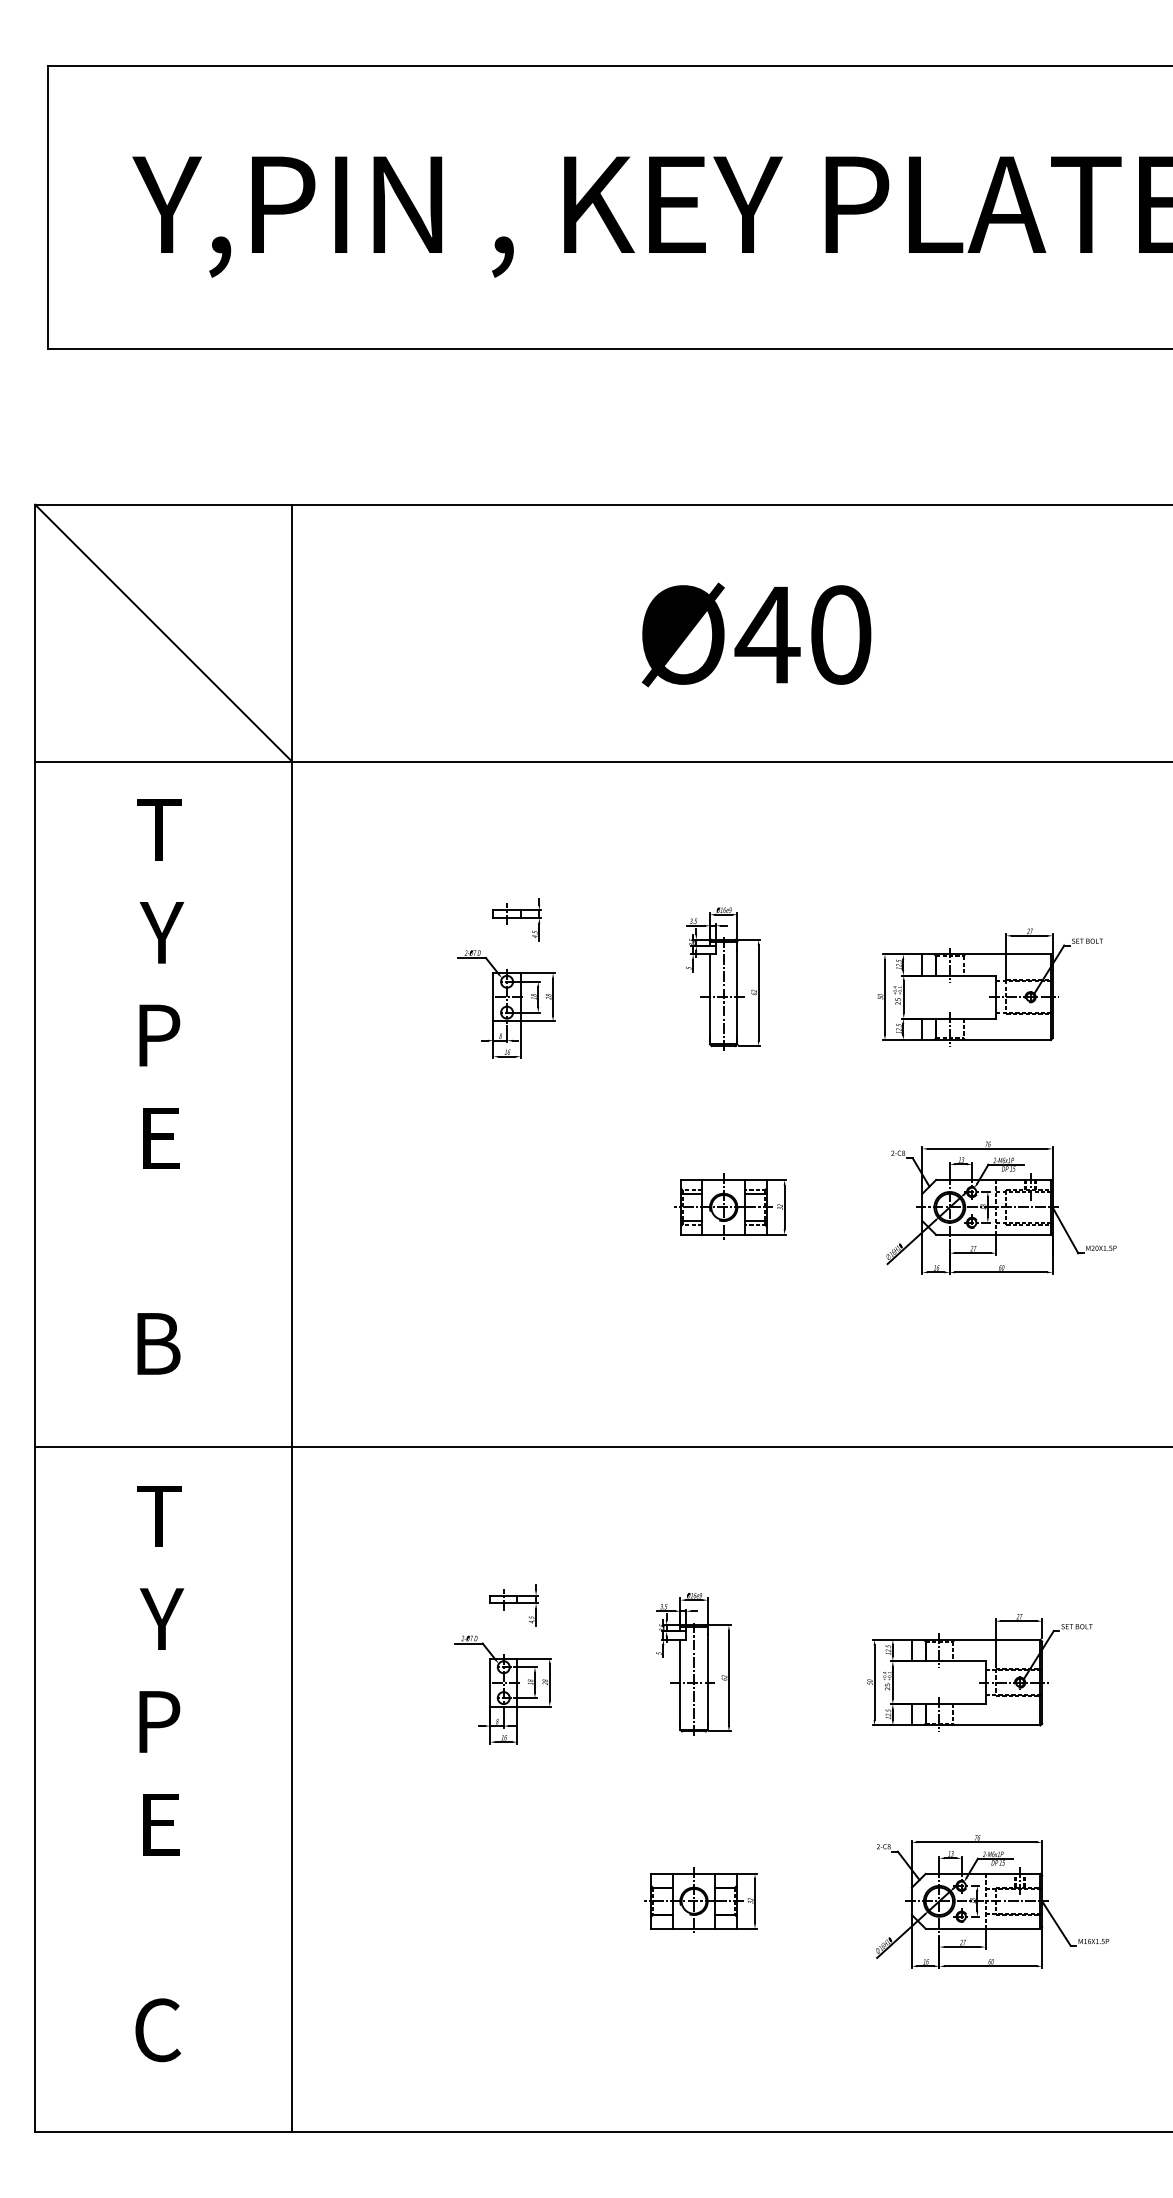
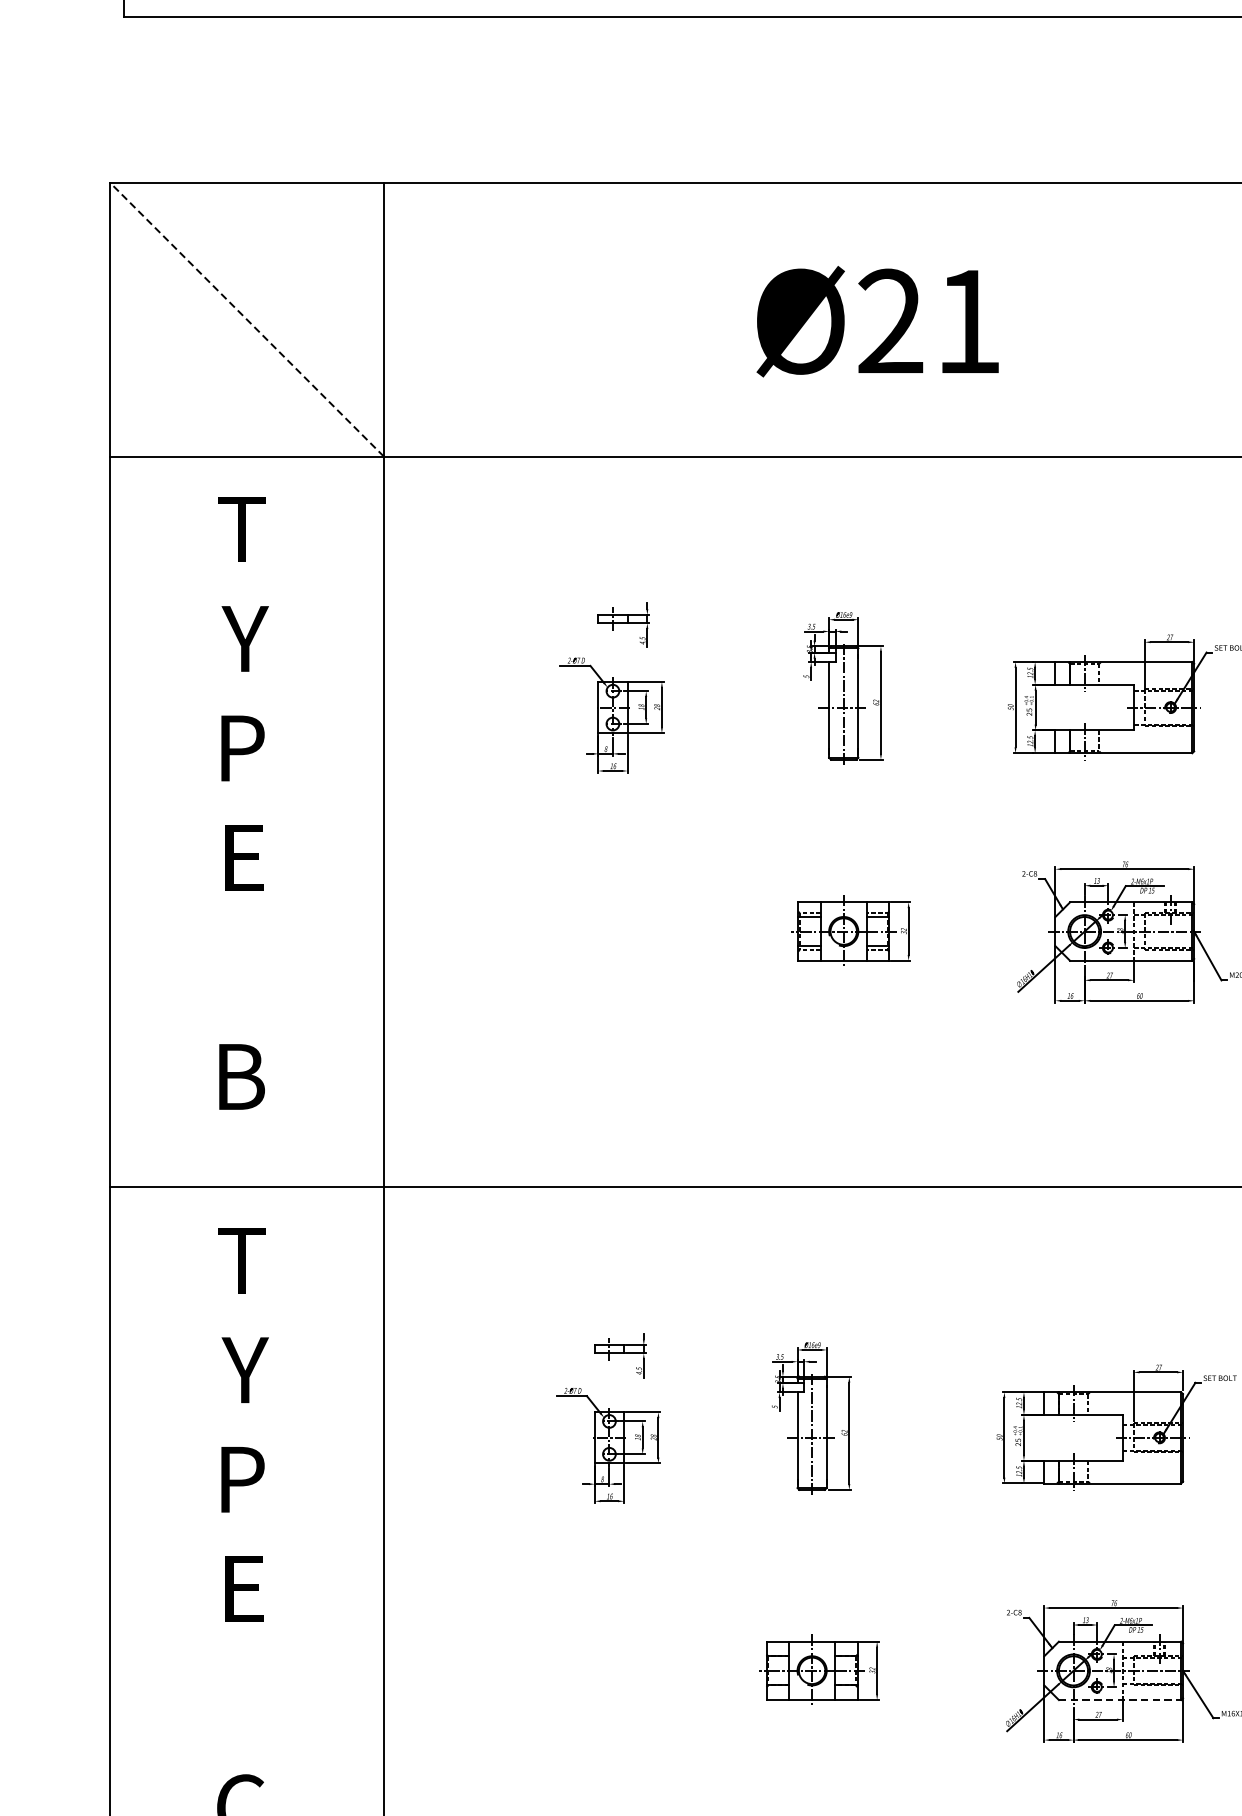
line: (163, 633) -> (246, 320), solid -> dashed
text: (802, 634) -> (927, 321), Ø40 -> Ø21
line: (983, 1928) -> (1120, 1699), solid -> dashed

